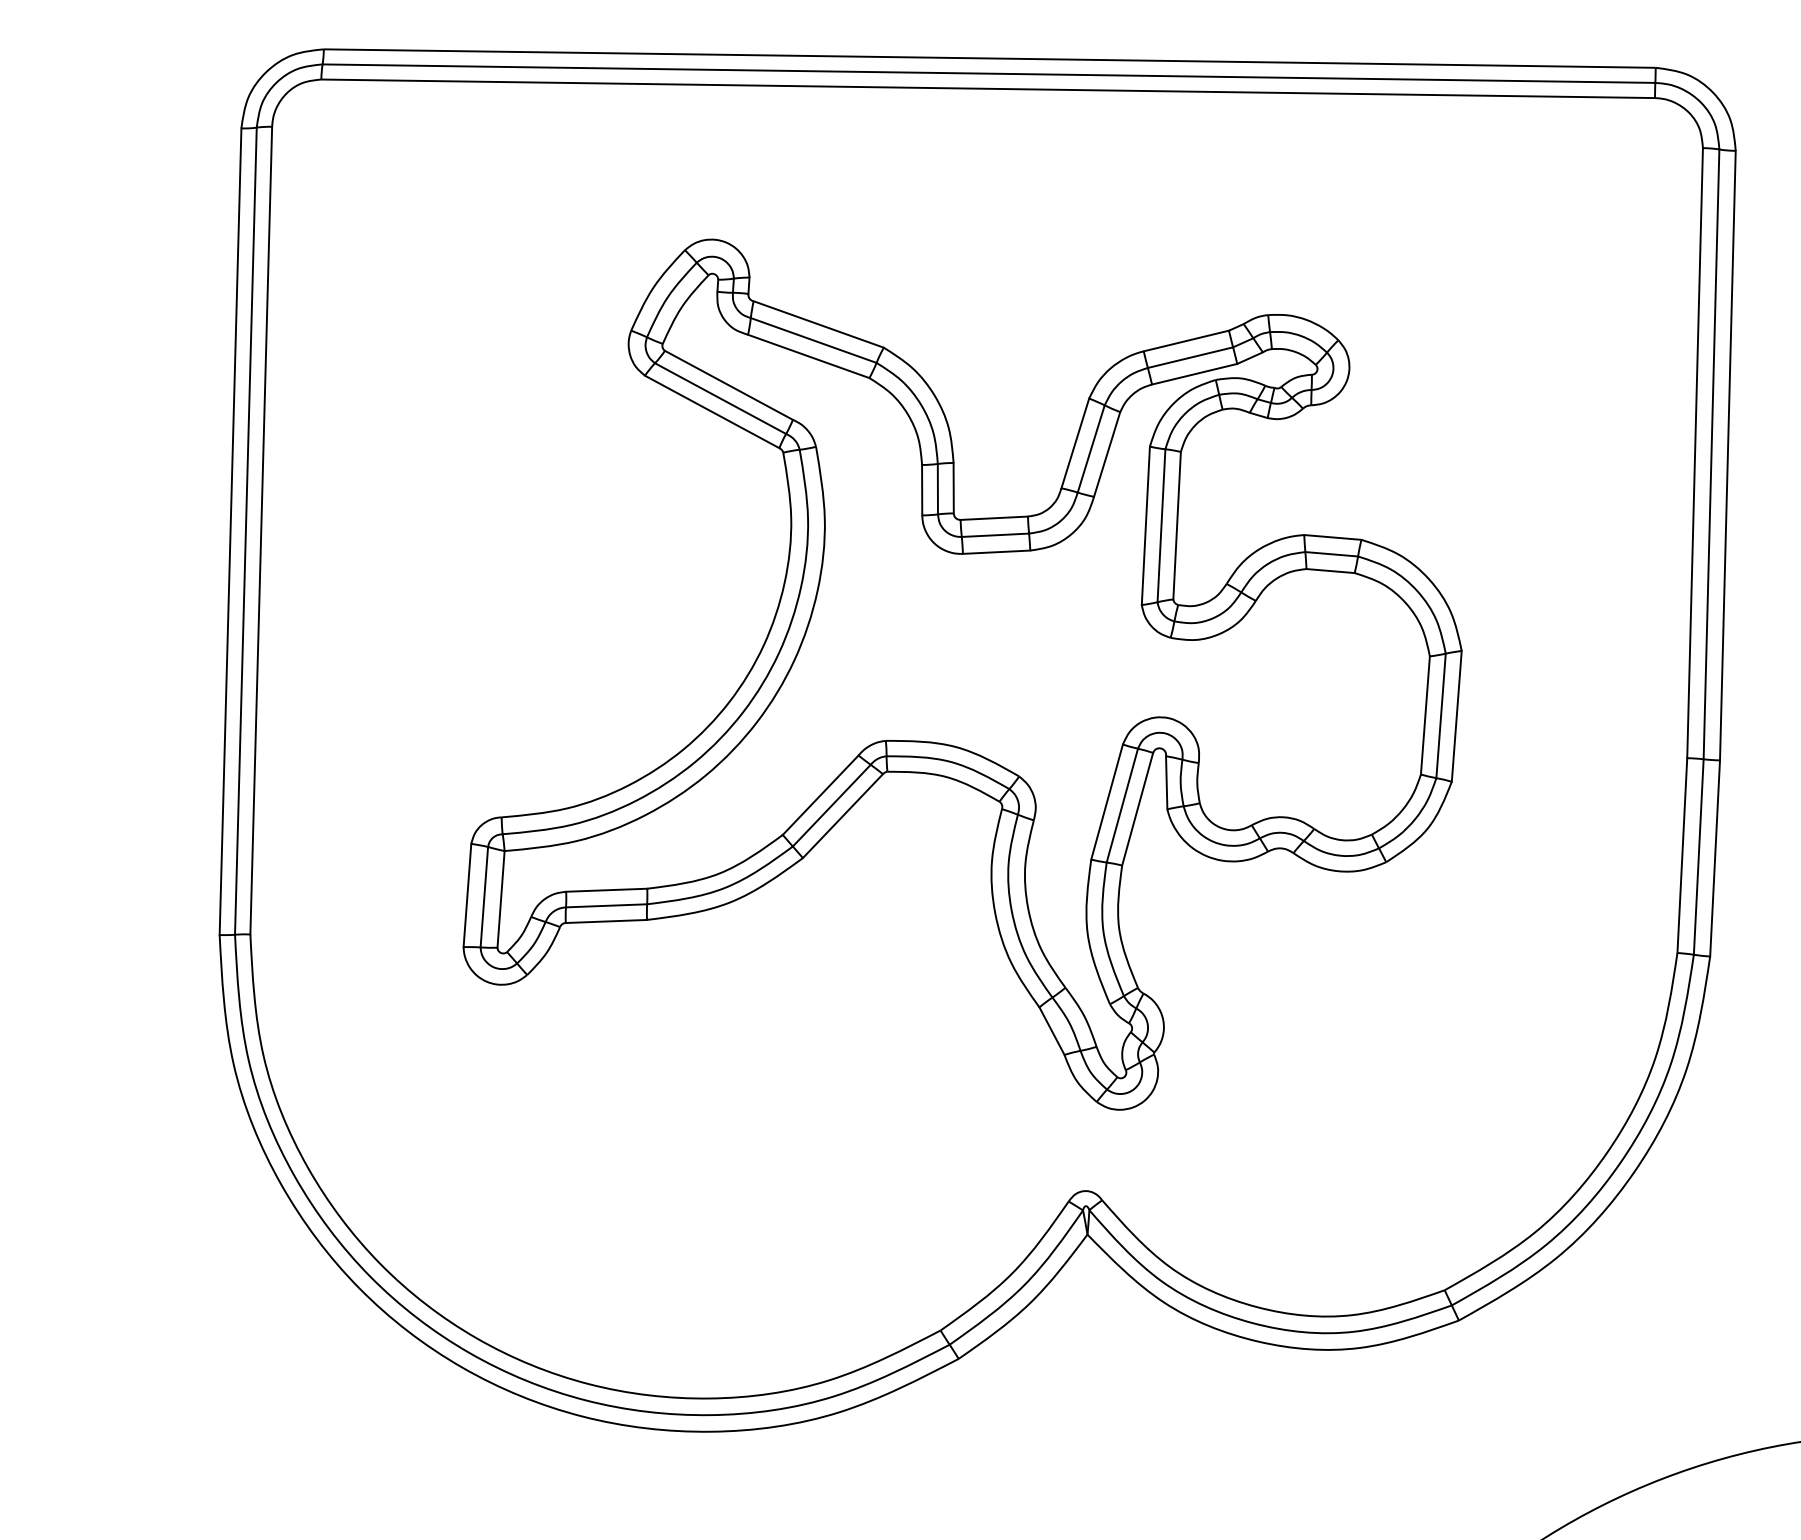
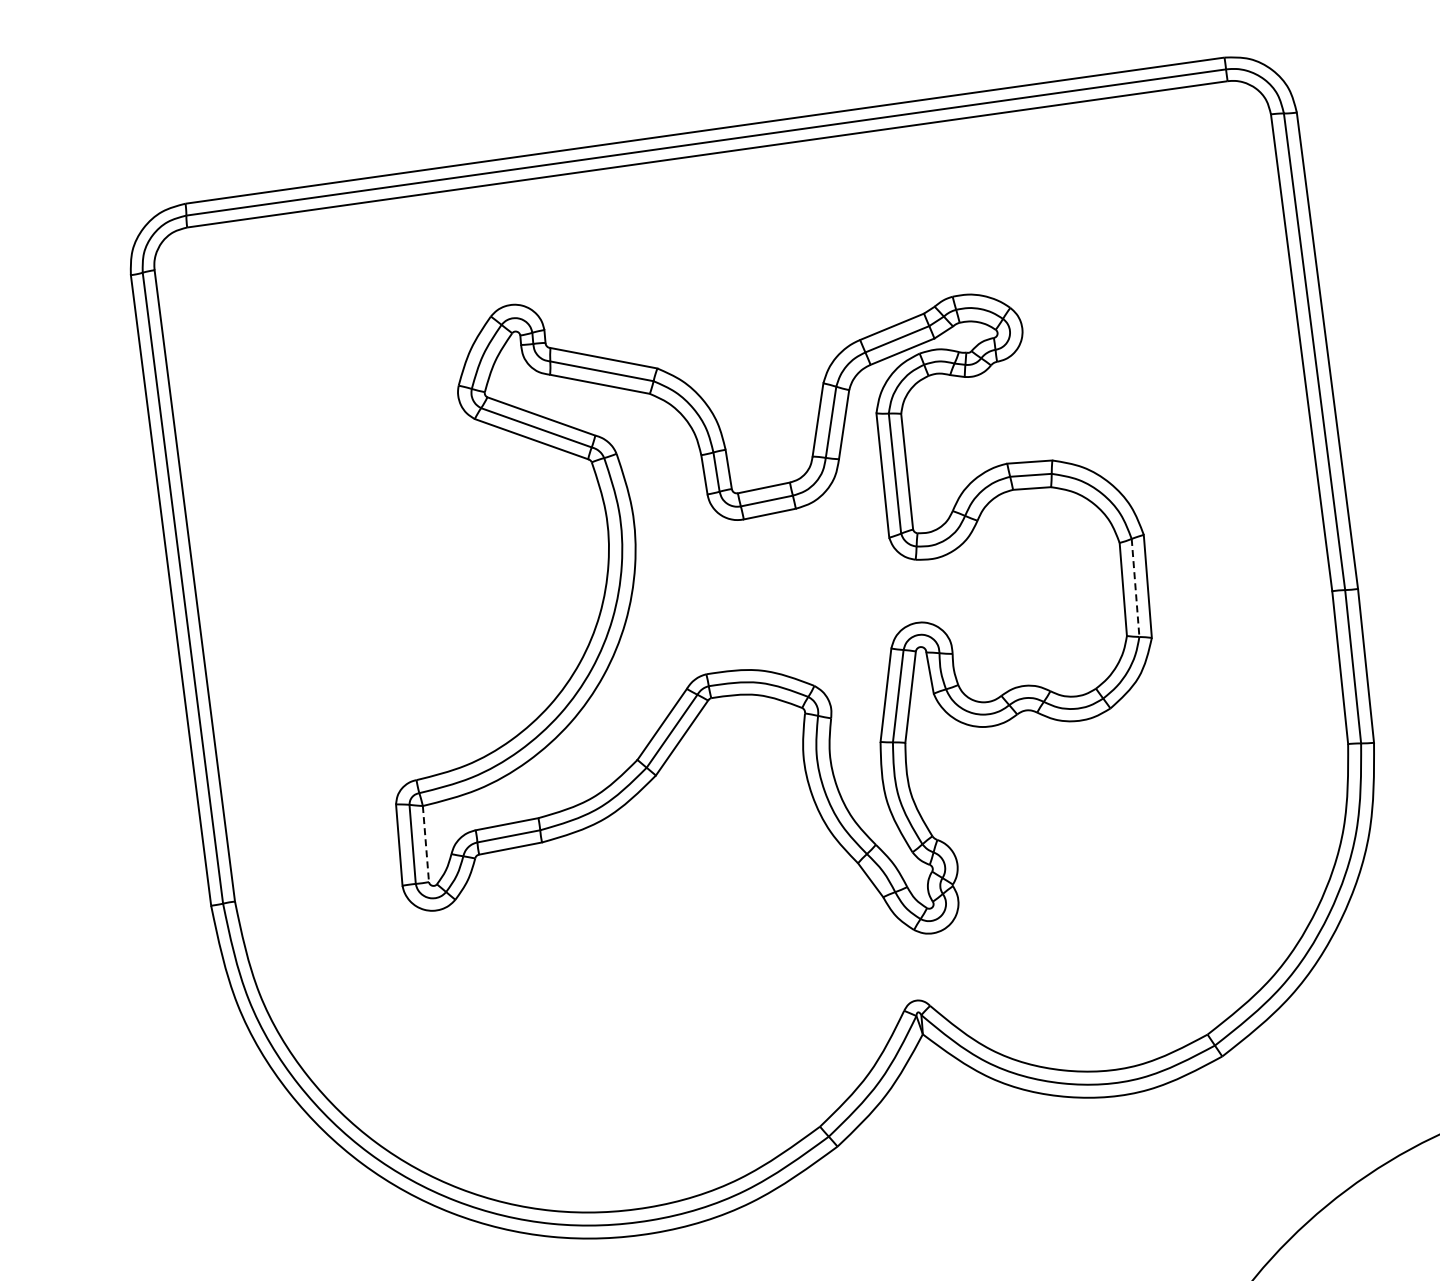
line: (1440, 716) -> (1135, 588), solid -> dashed
line: (500, 899) -> (425, 844), solid -> dashed

